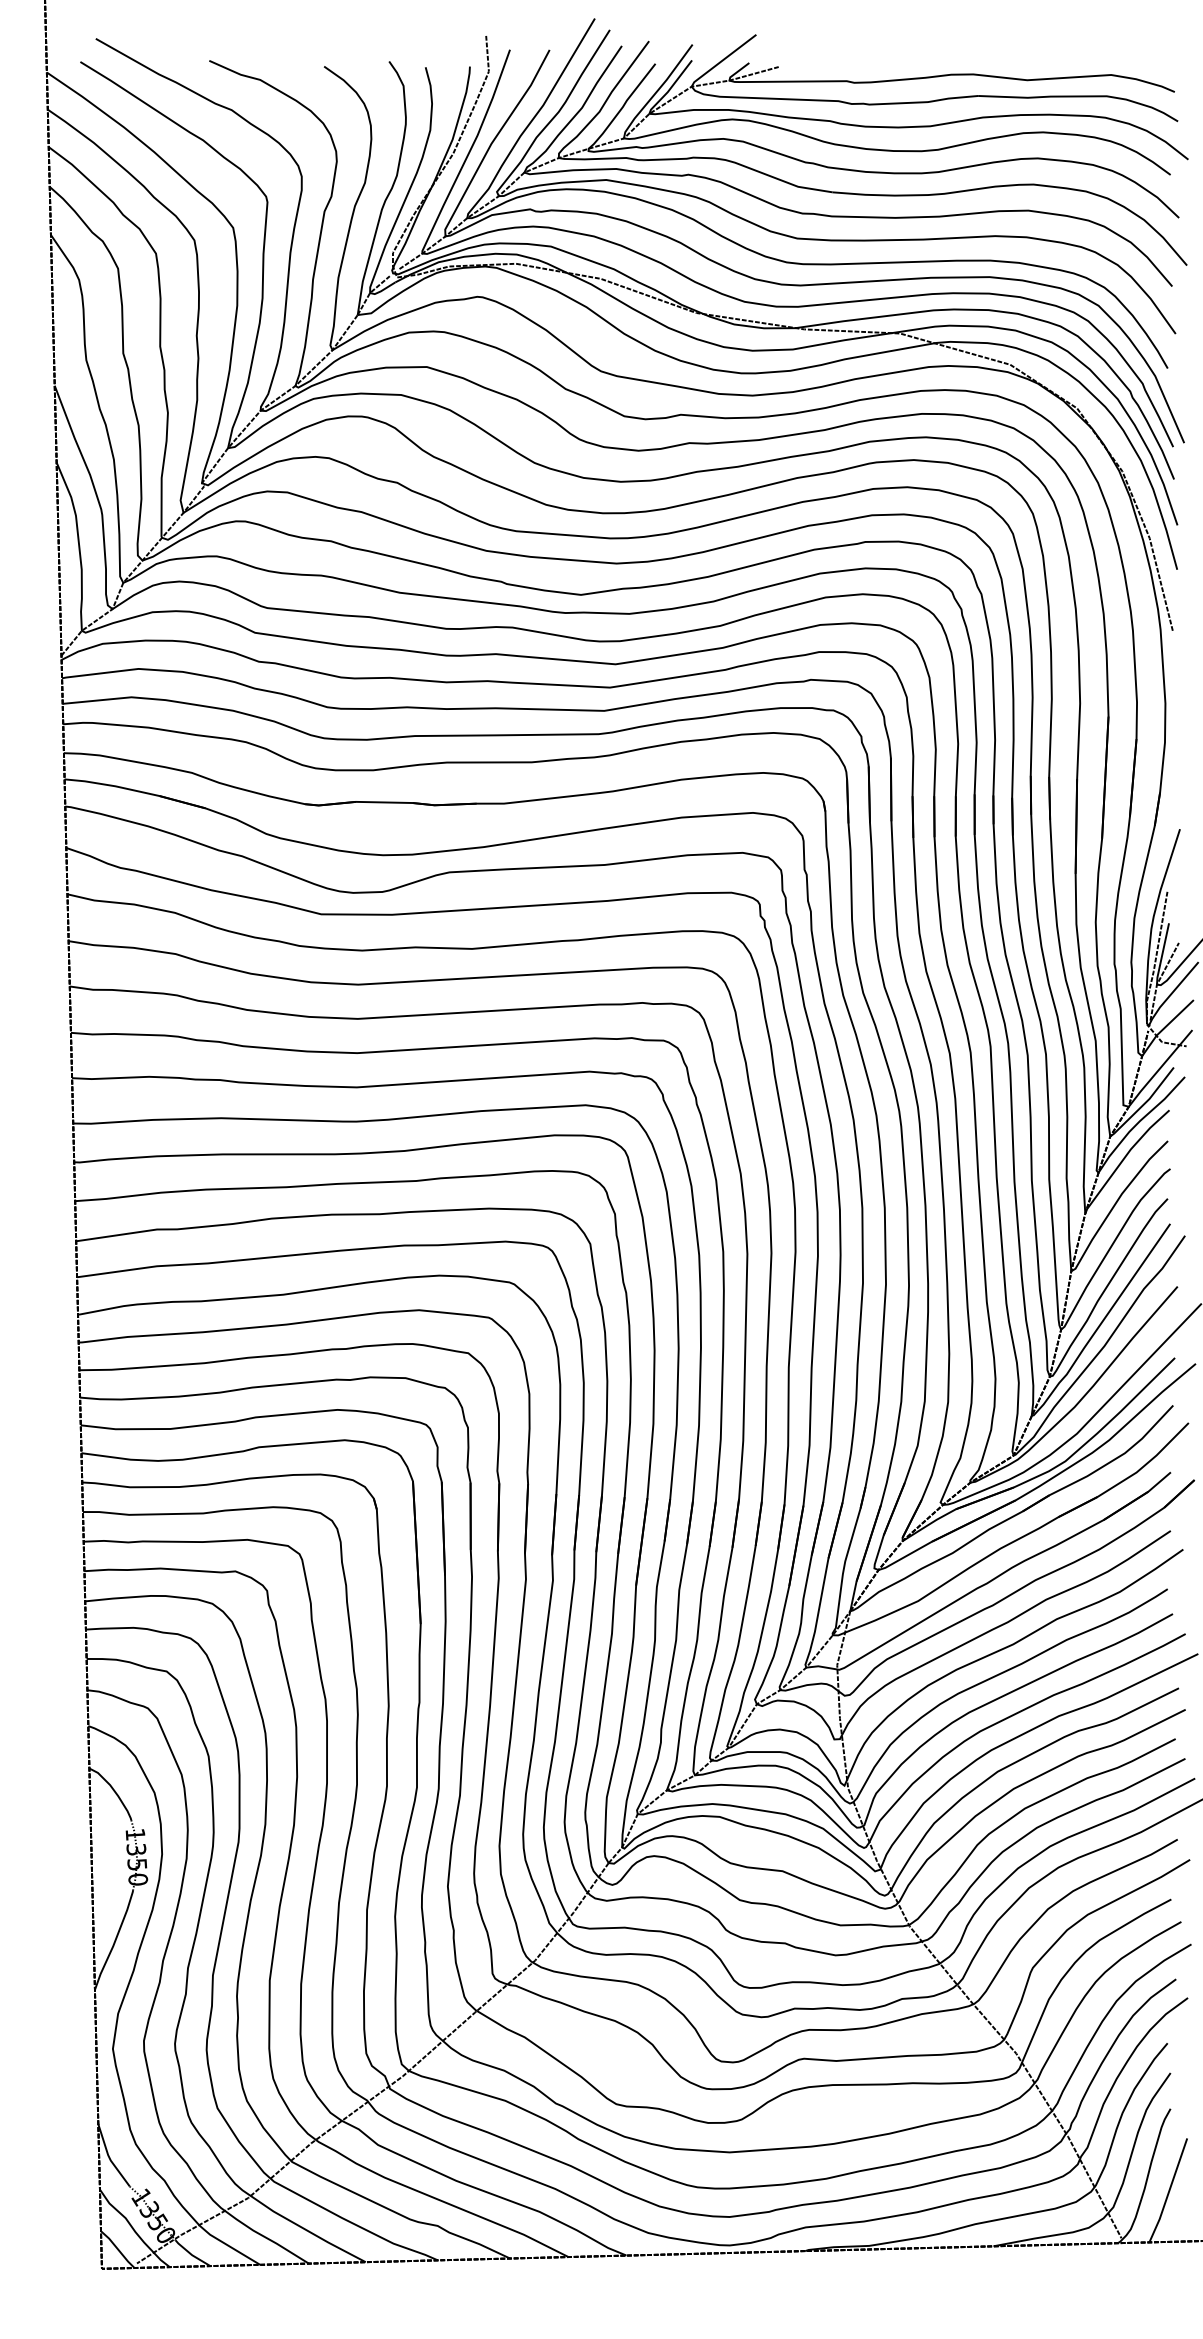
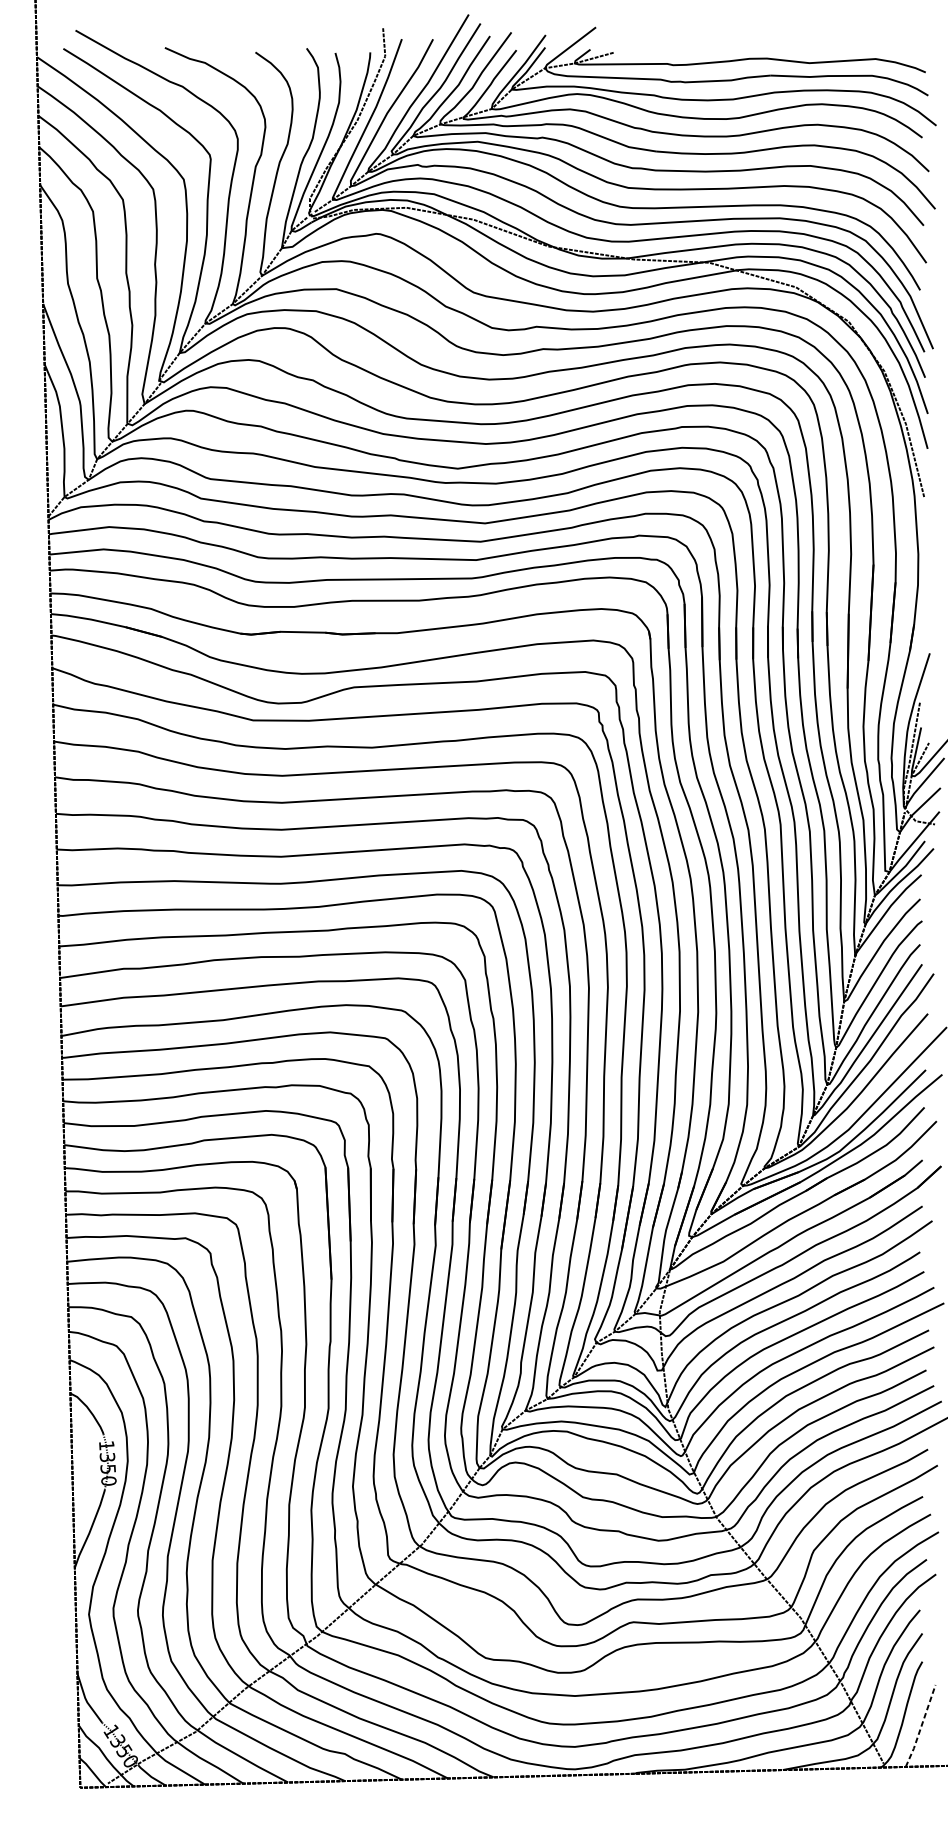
line: (1169, 2191) -> (921, 1726), solid -> dashed

